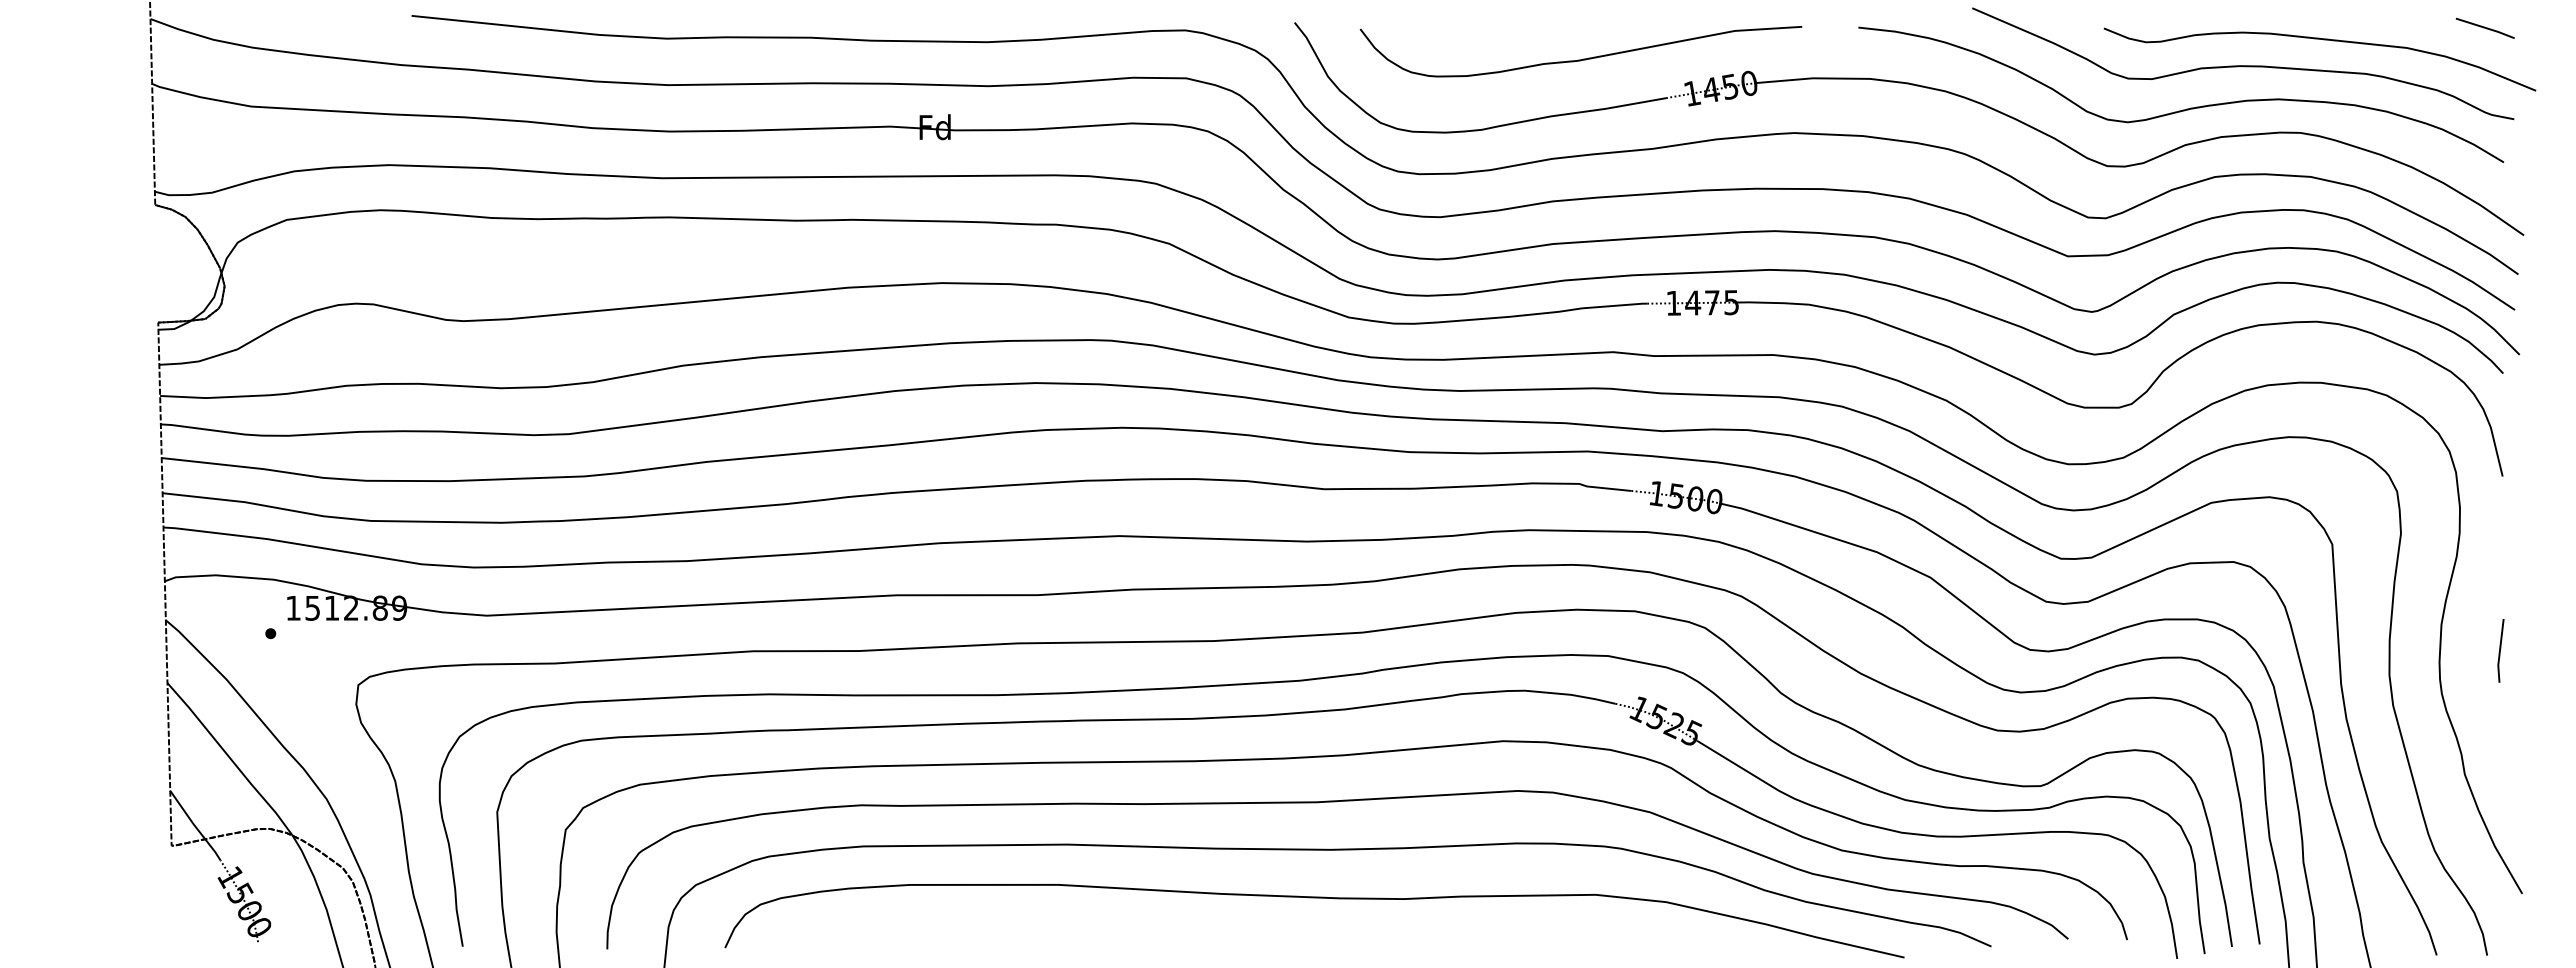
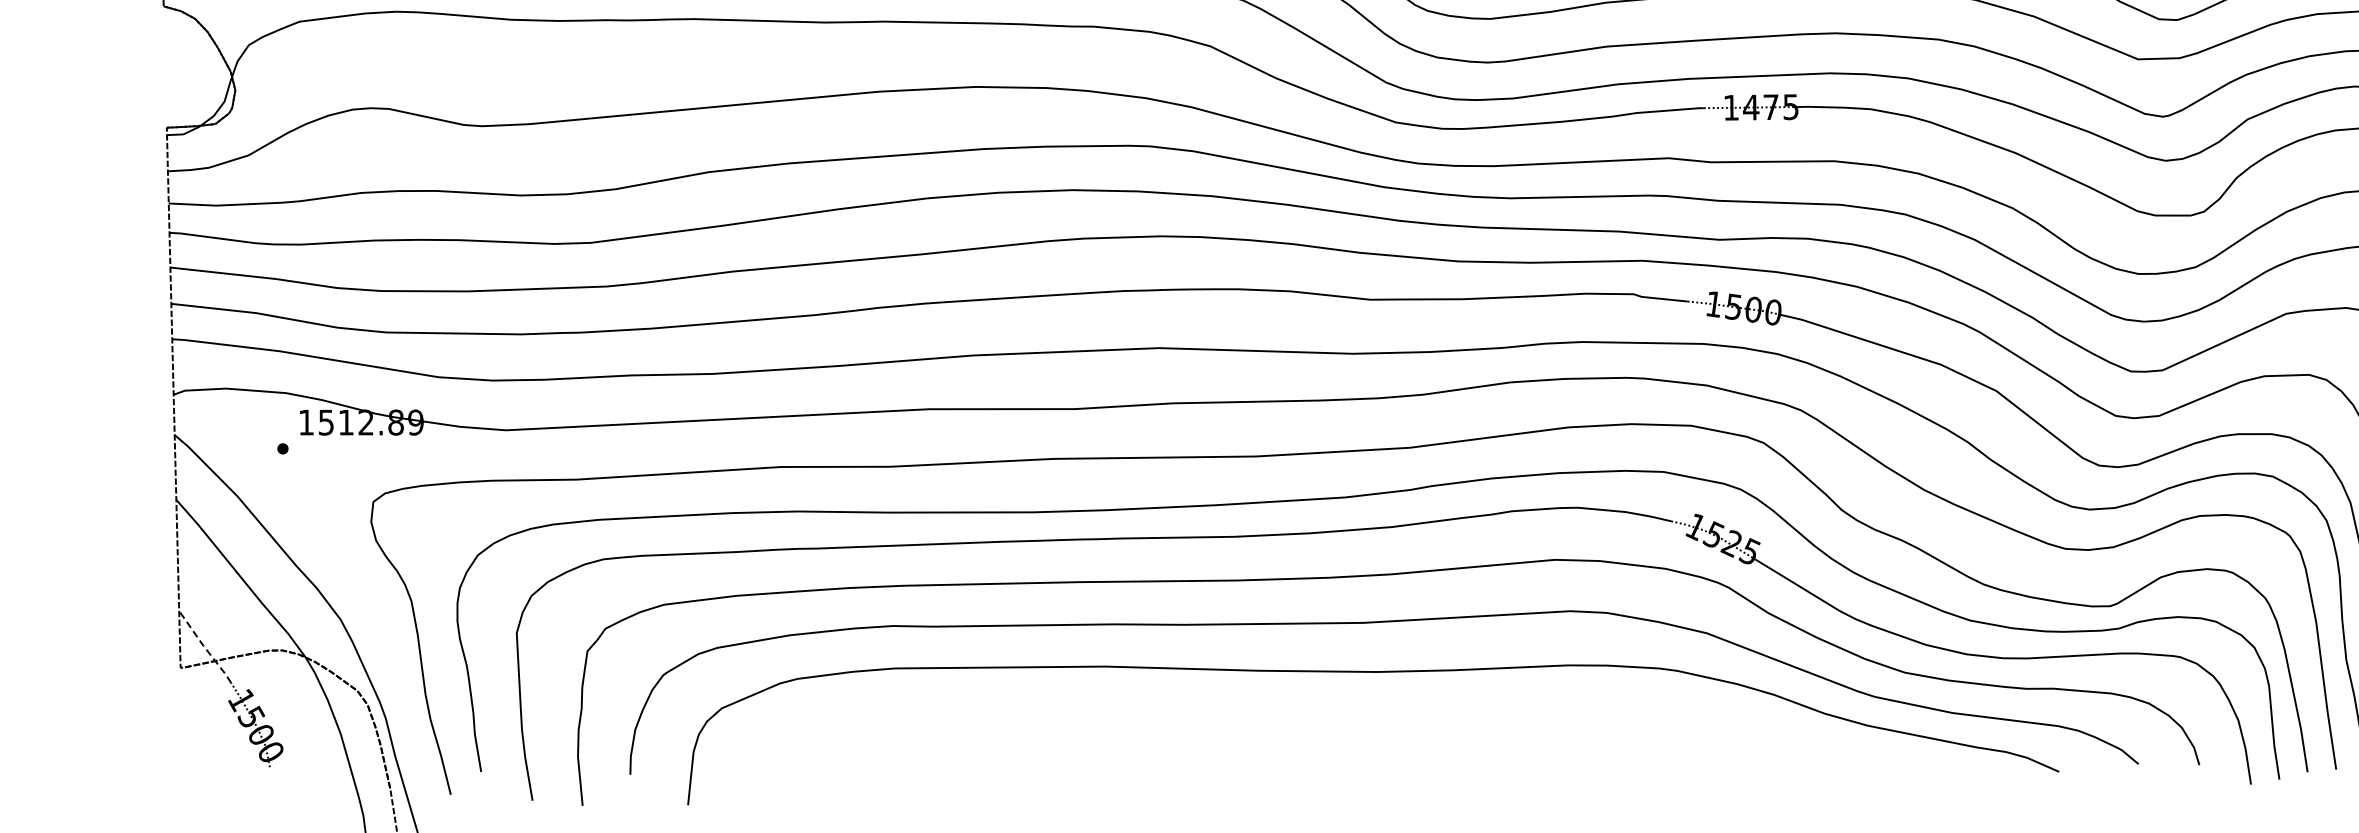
line: (194, 825) -> (204, 646), solid -> dashed
curve: (1314, 898) -> (1360, 722), removed

